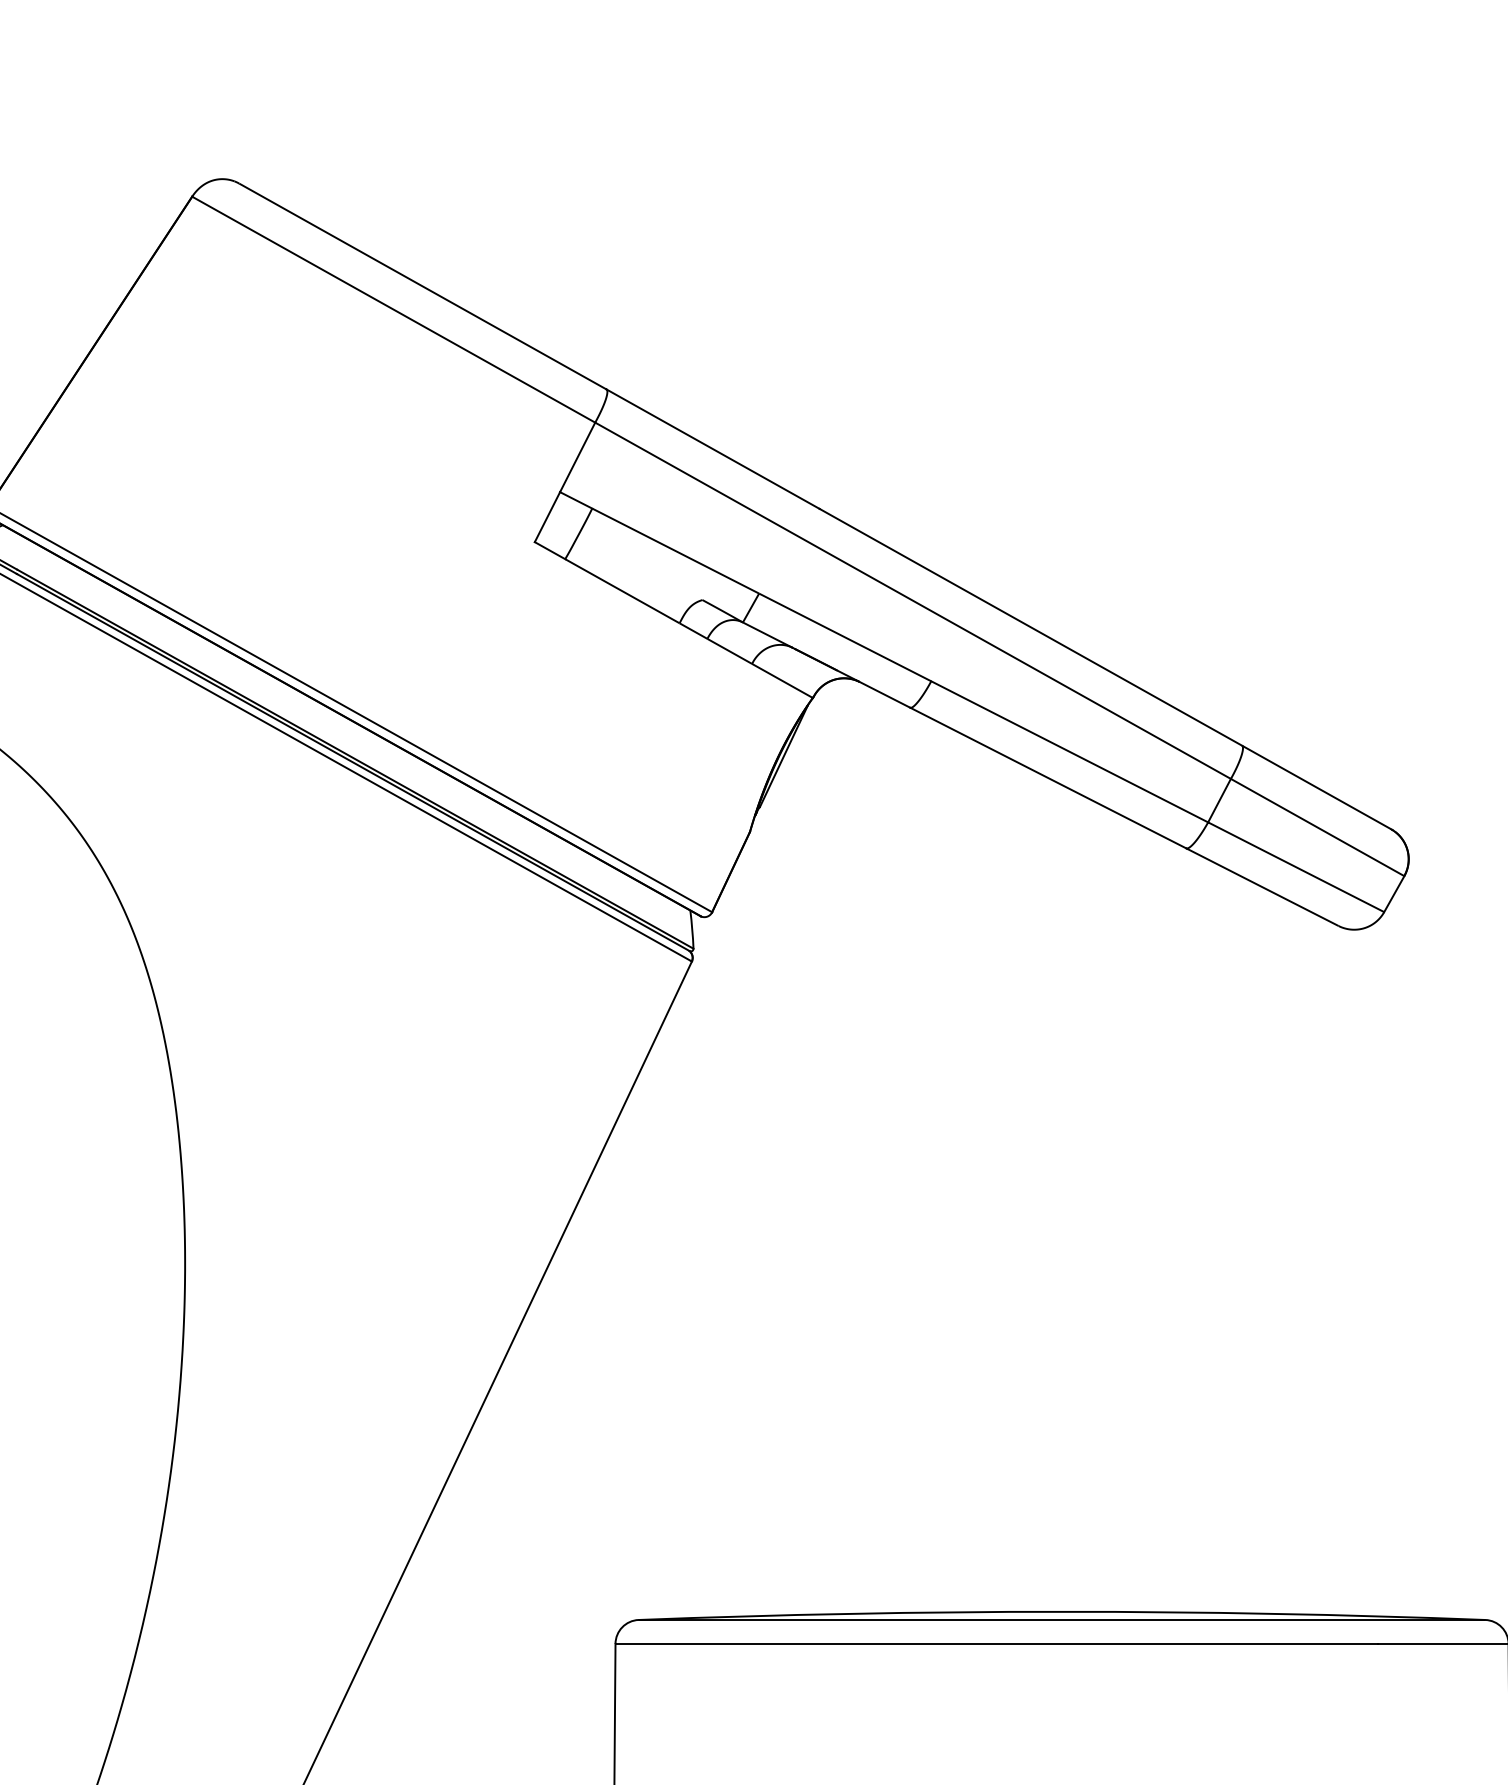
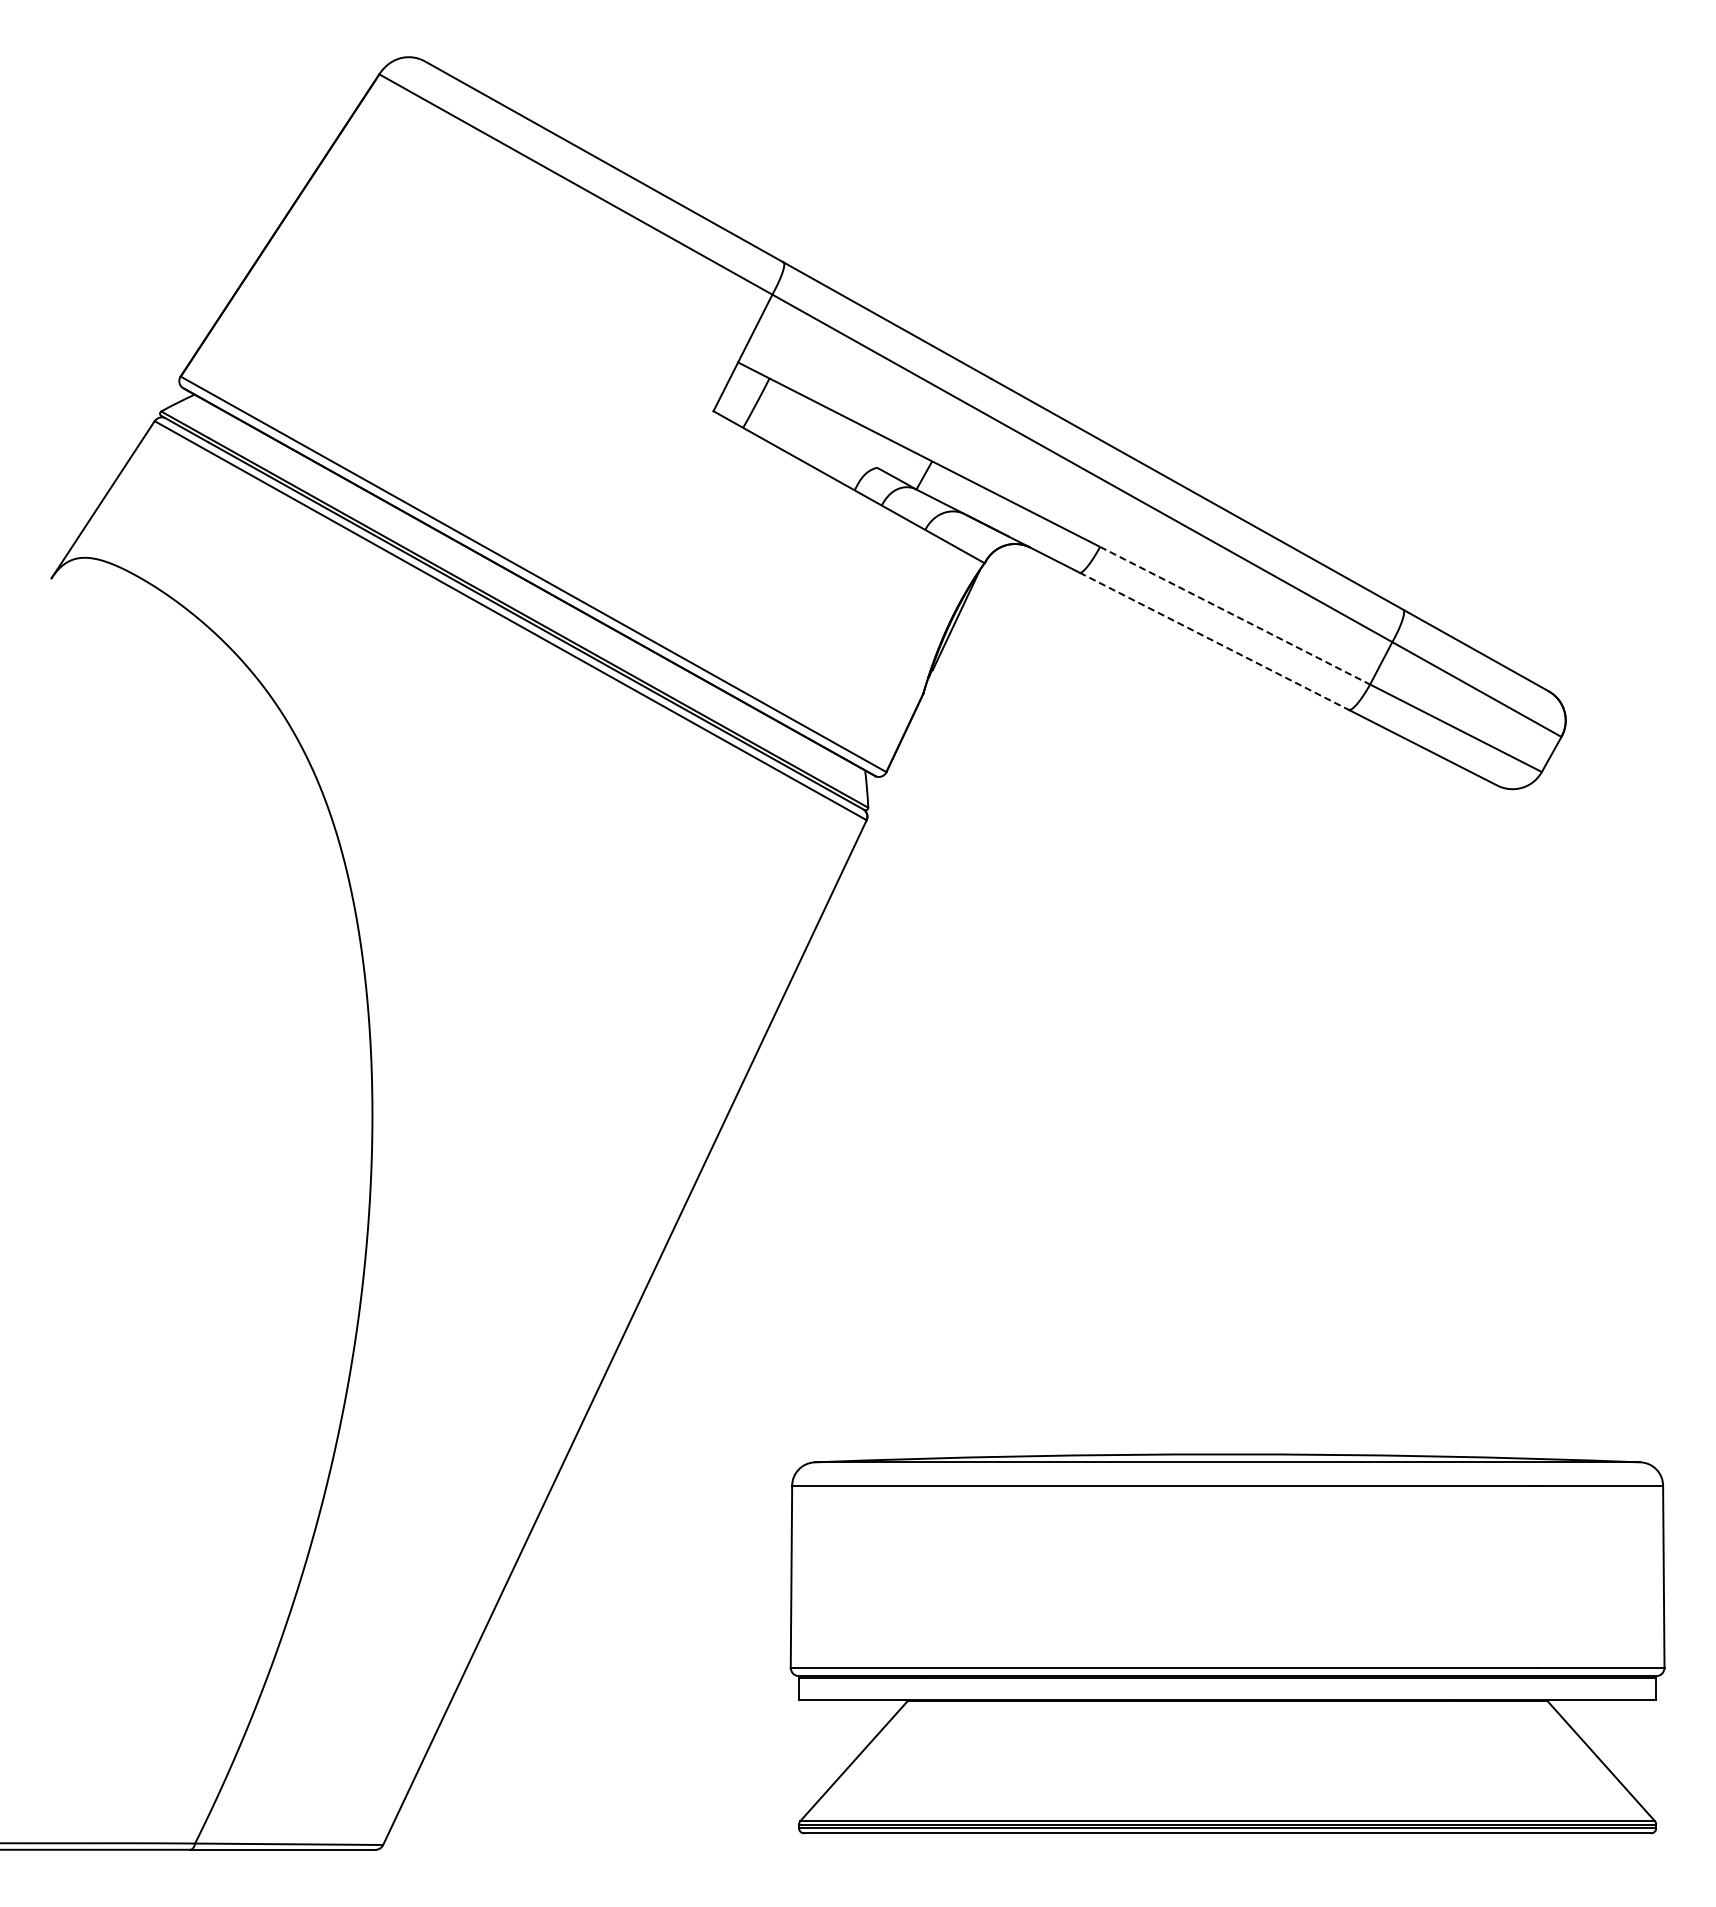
line: (1070, 751) -> (1235, 615), solid -> dashed
line: (1048, 778) -> (1214, 641), solid -> dashed

